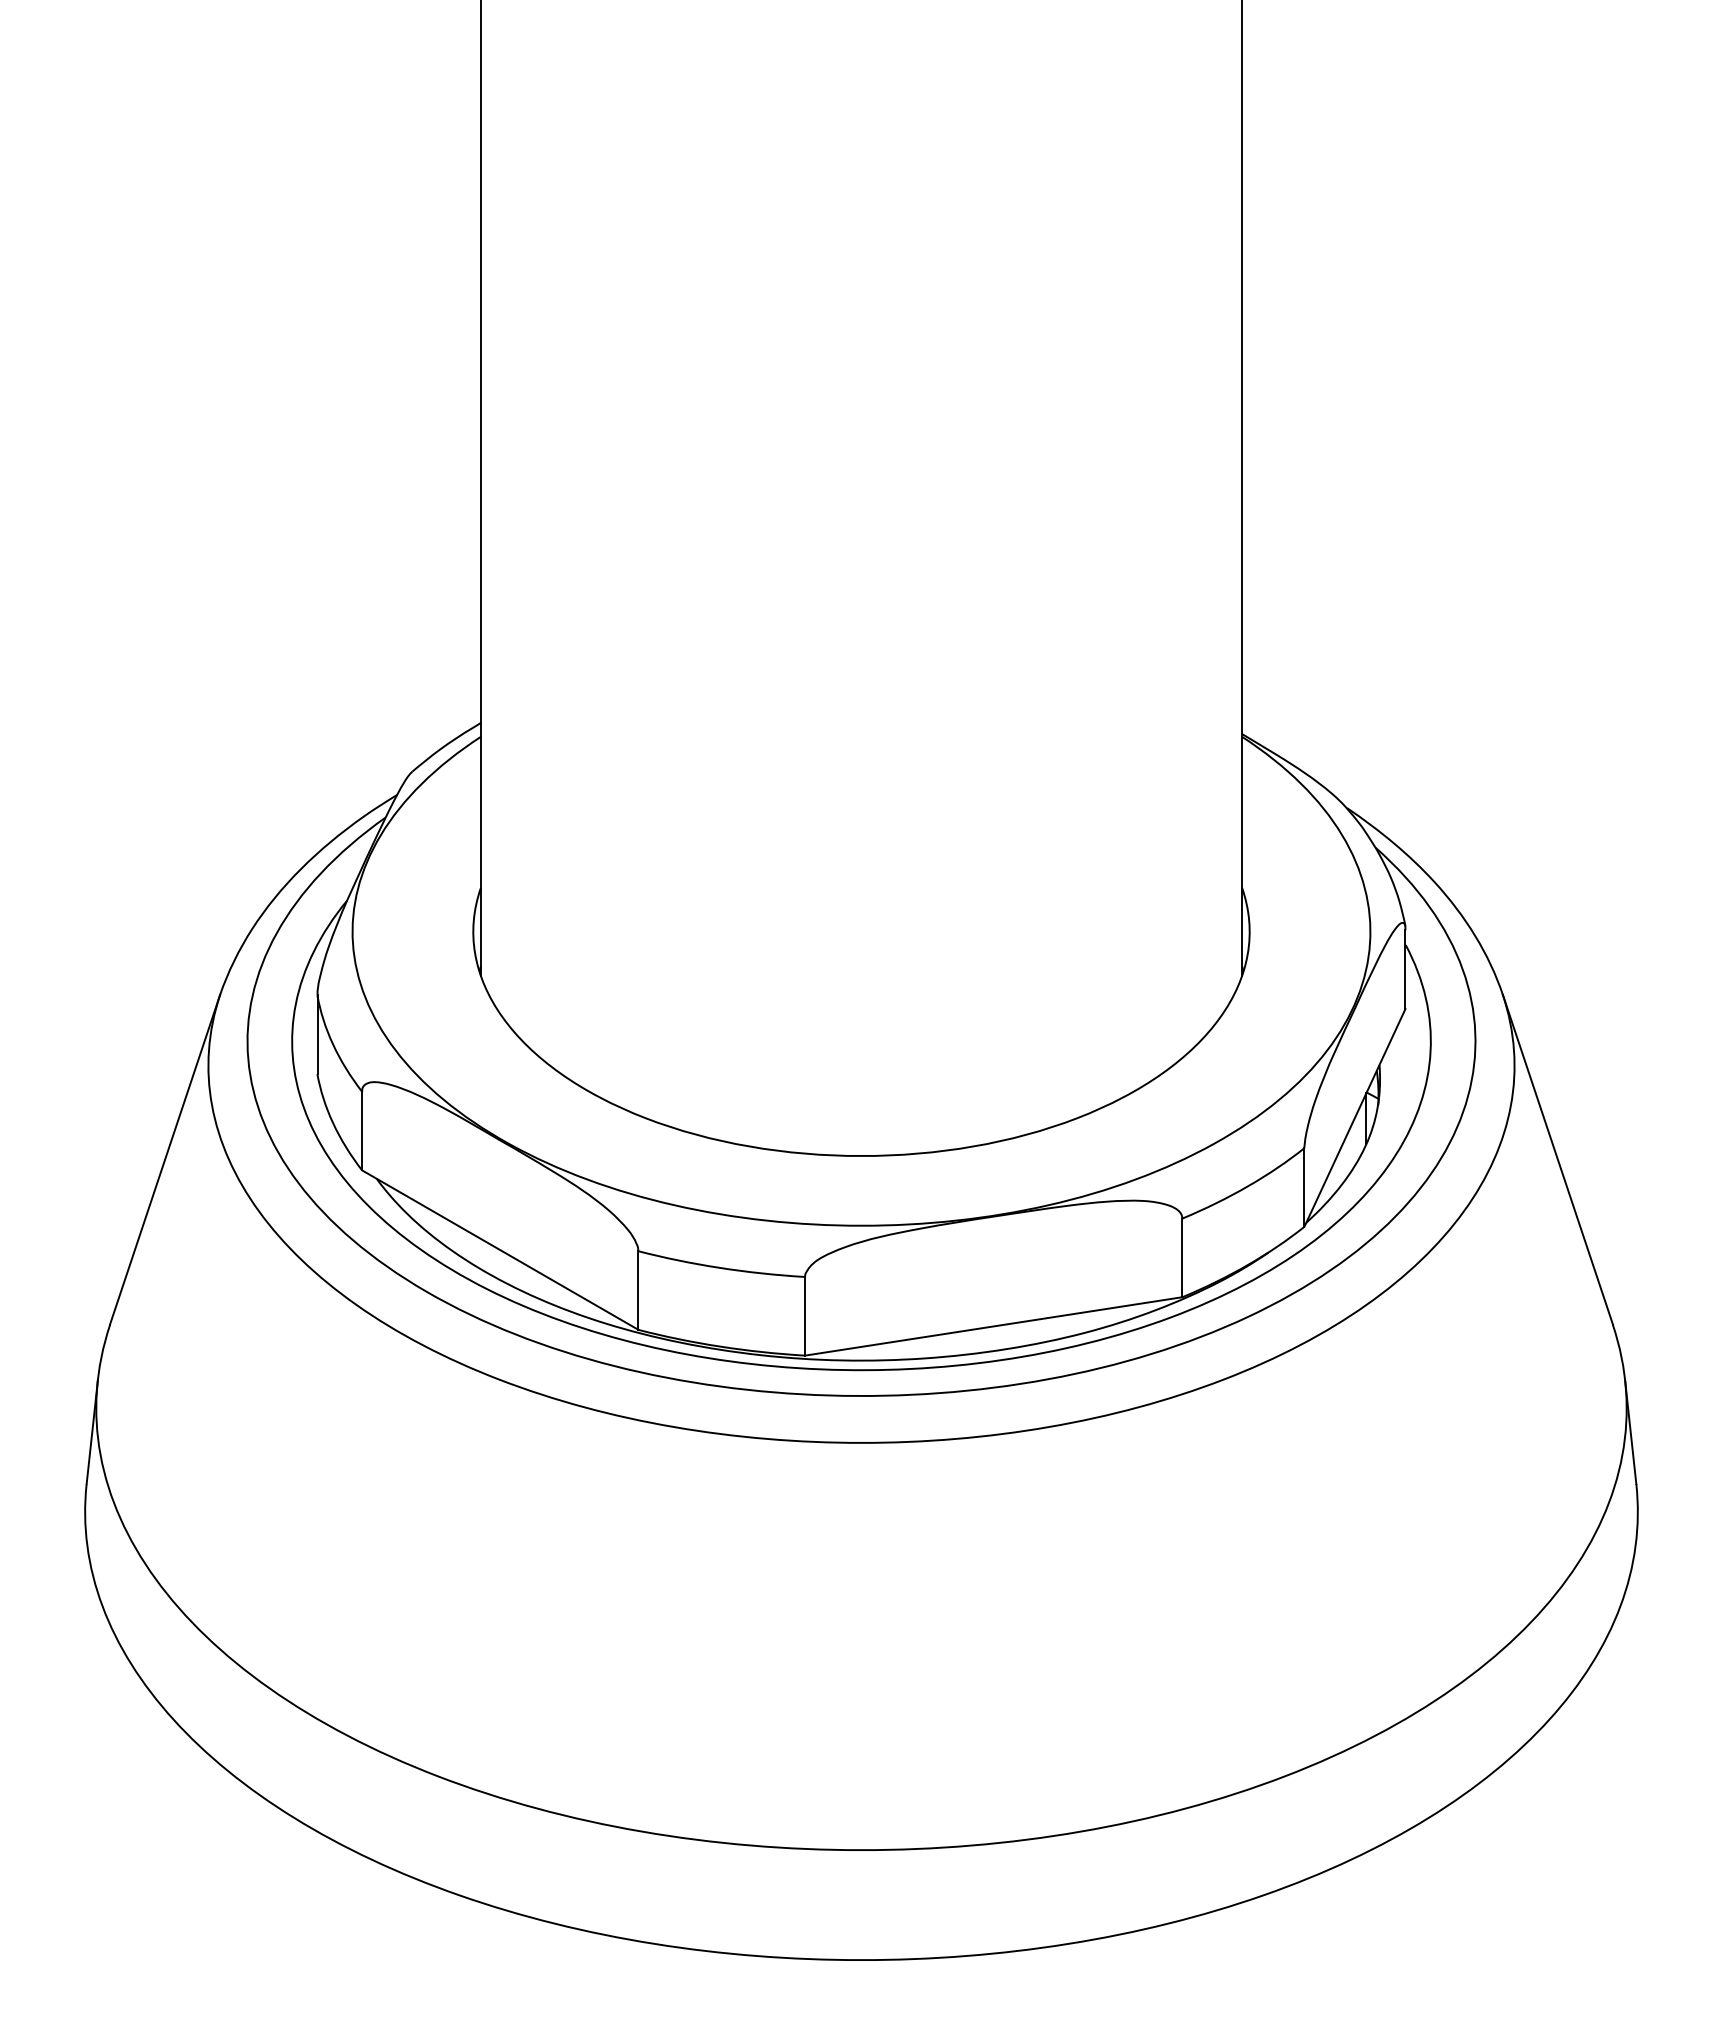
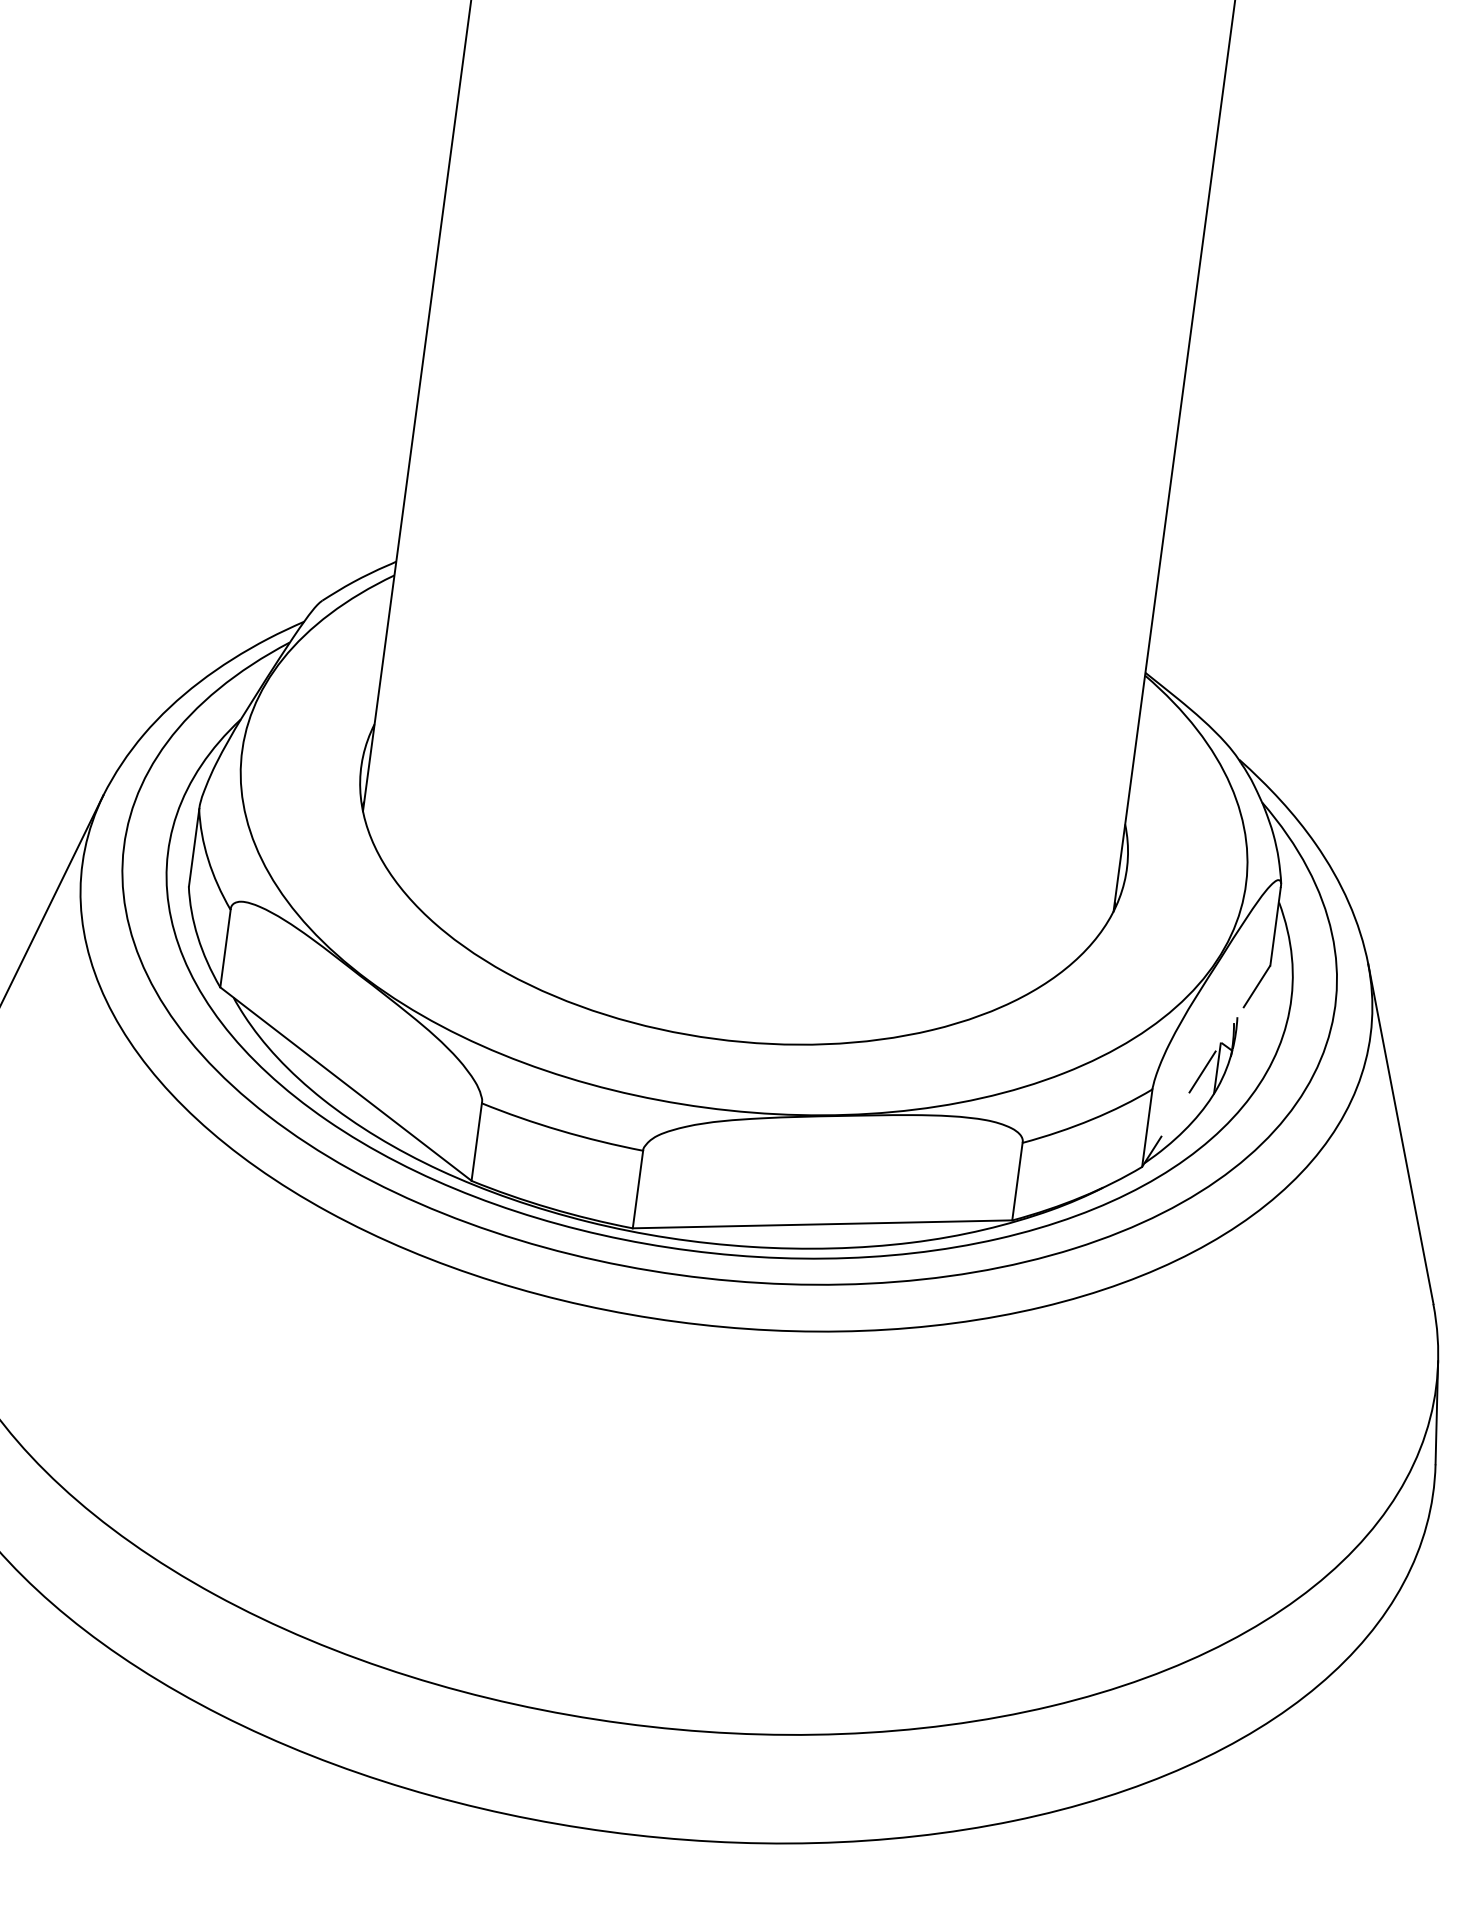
line: (1354, 1117) -> (1205, 1065), solid -> dashed

